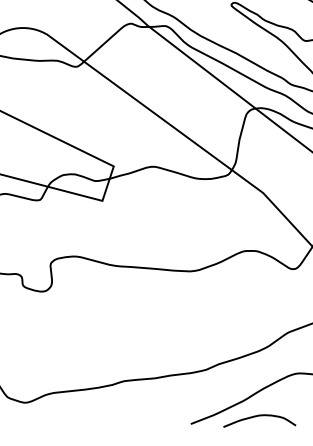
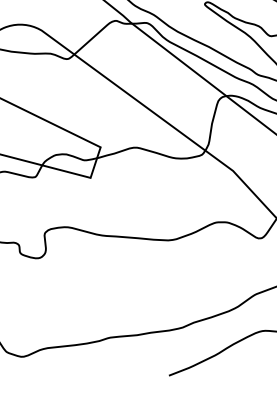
curve: (259, 417) -> (229, 369), removed

